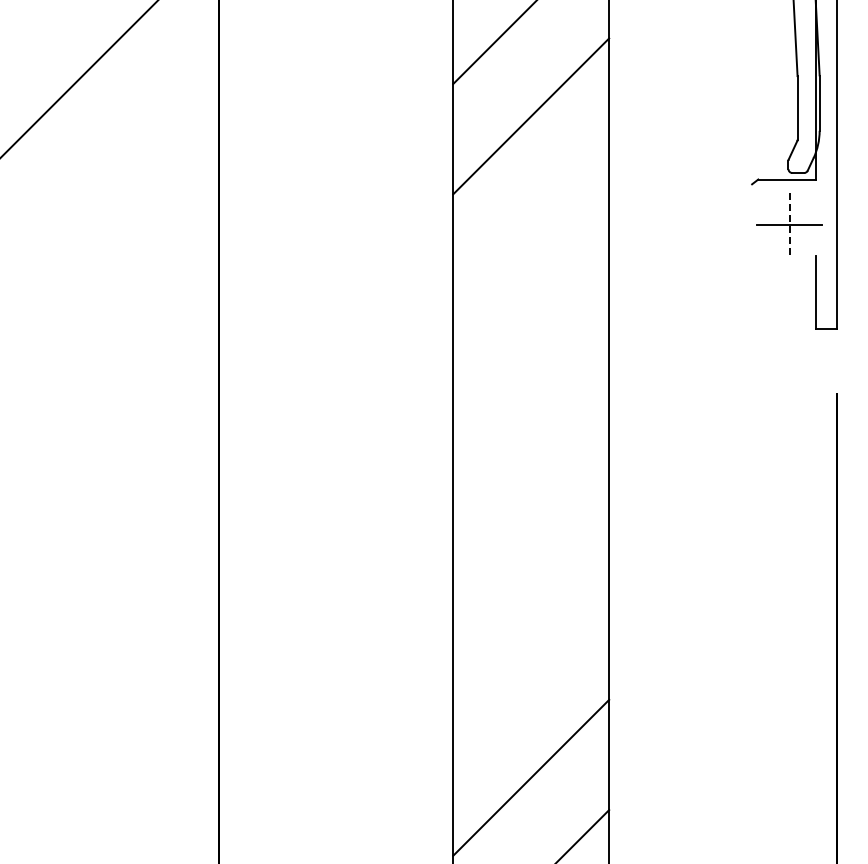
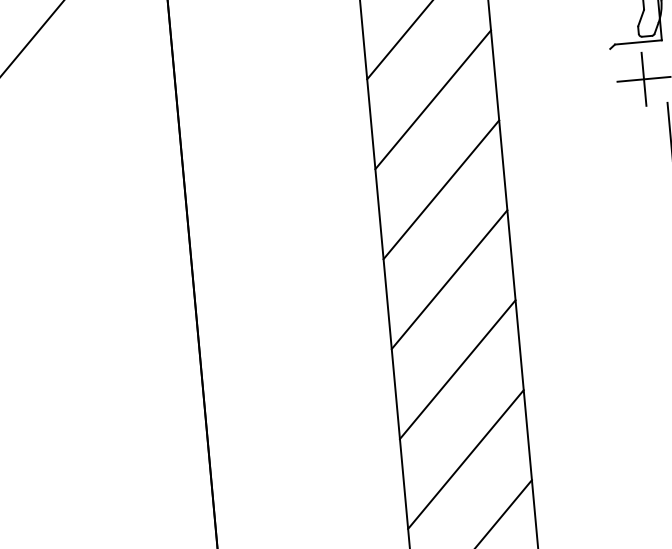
line: (789, 225) -> (643, 79), dashed -> solid
line: (531, 226) -> (433, 99), added
line: (531, 336) -> (441, 189), added
line: (531, 447) -> (449, 280), added
line: (531, 557) -> (457, 369), added
line: (531, 667) -> (466, 459), added

